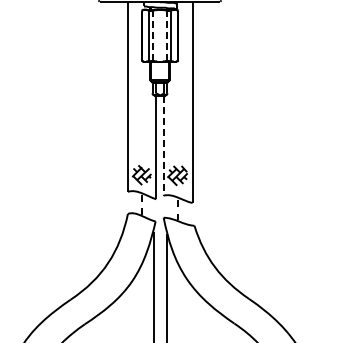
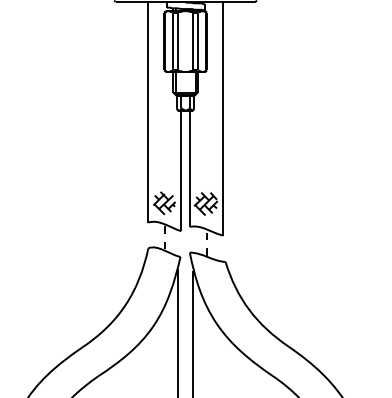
line: (153, 35) -> (178, 41), dashed -> solid
line: (166, 35) -> (193, 41), dashed -> solid
line: (163, 145) -> (189, 168), dashed -> solid

